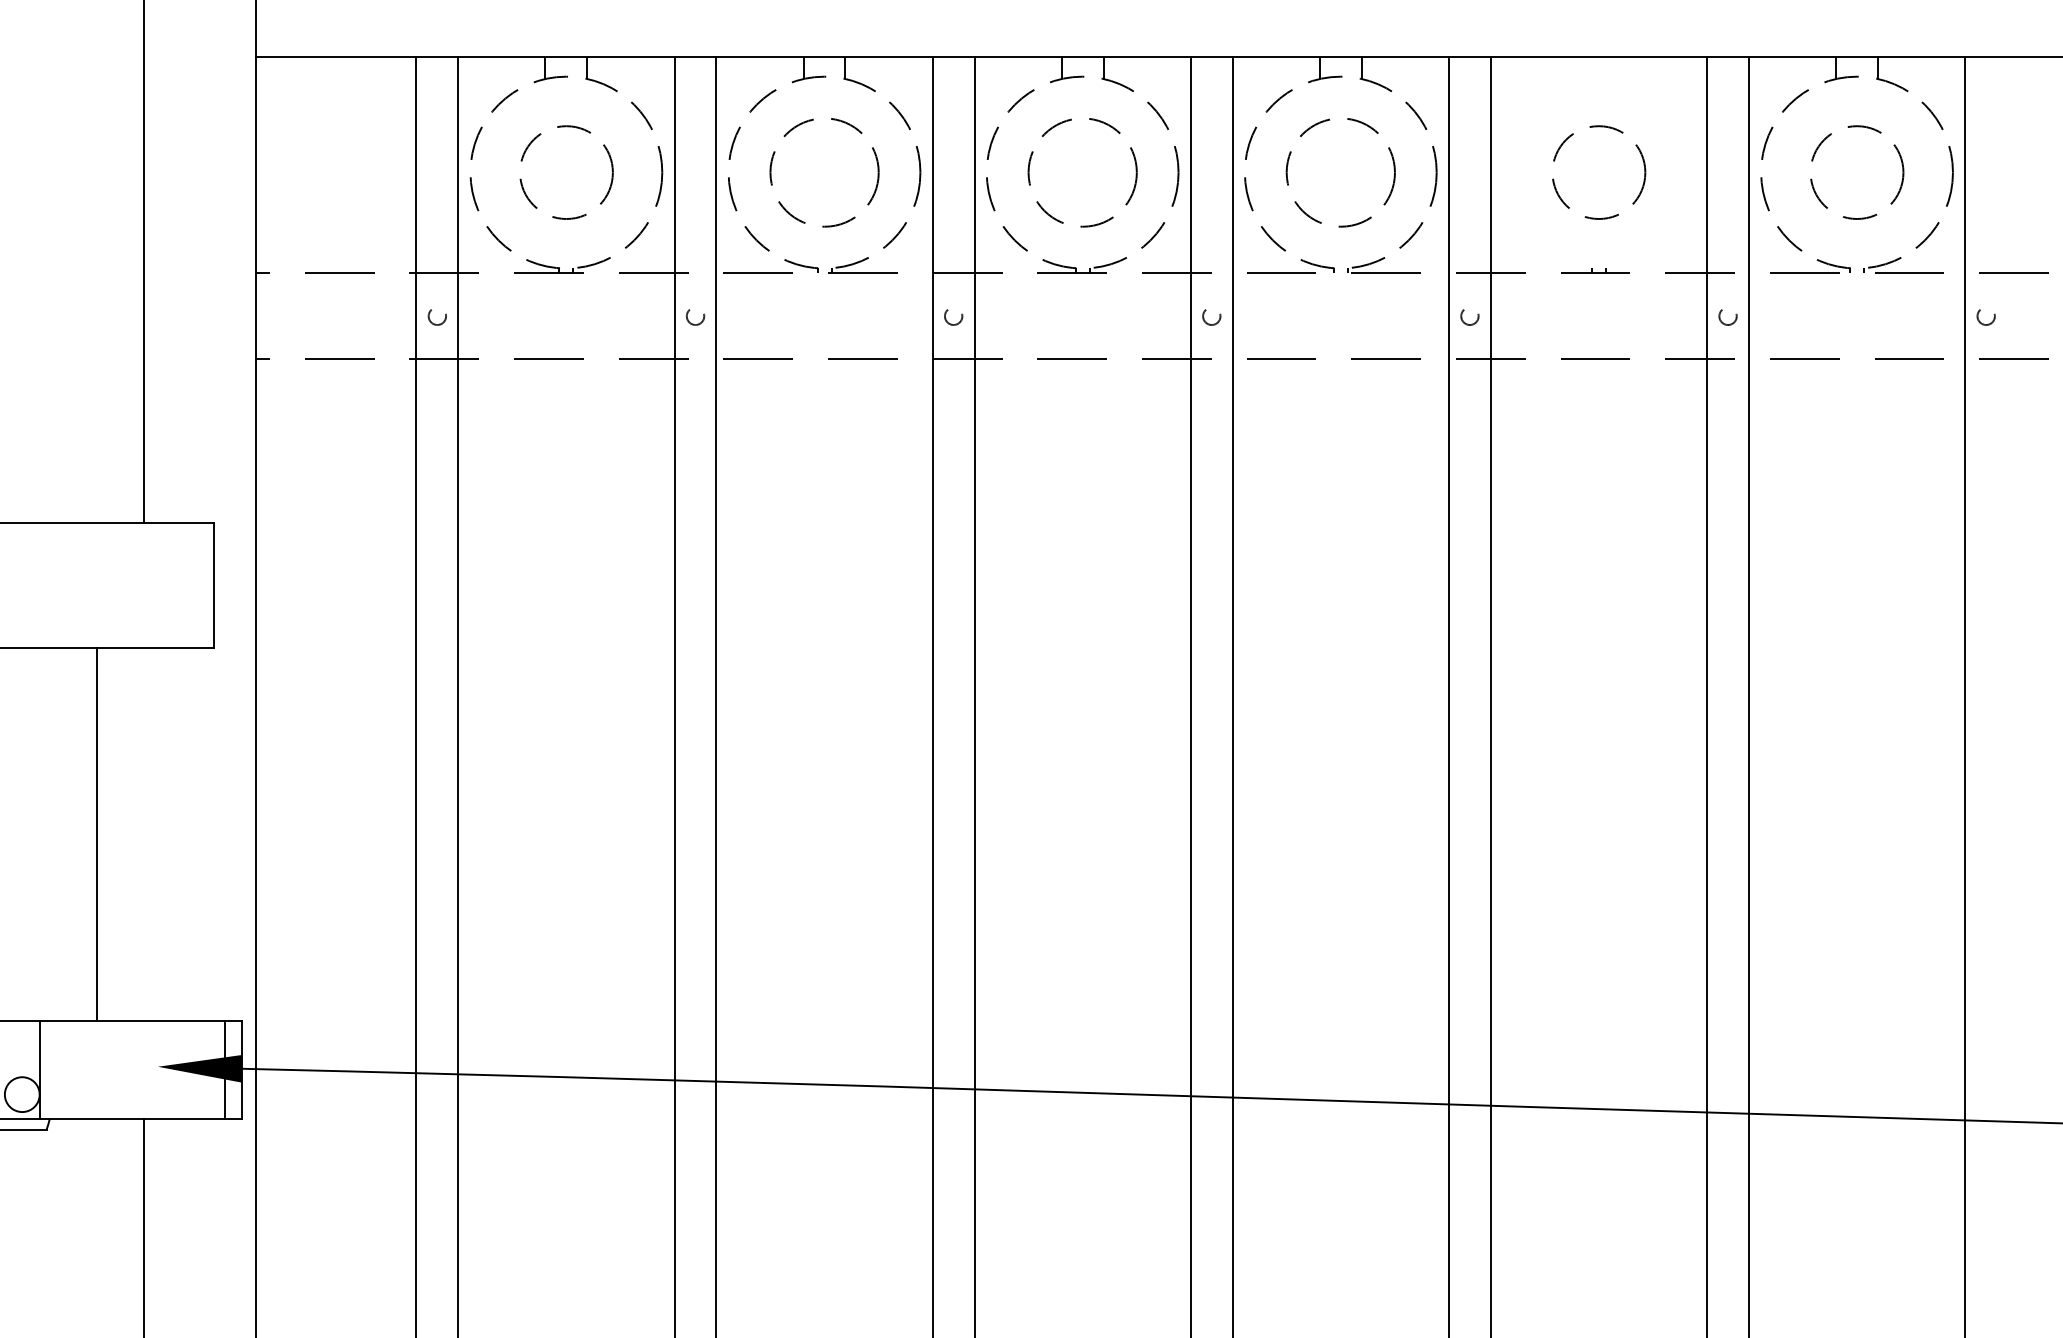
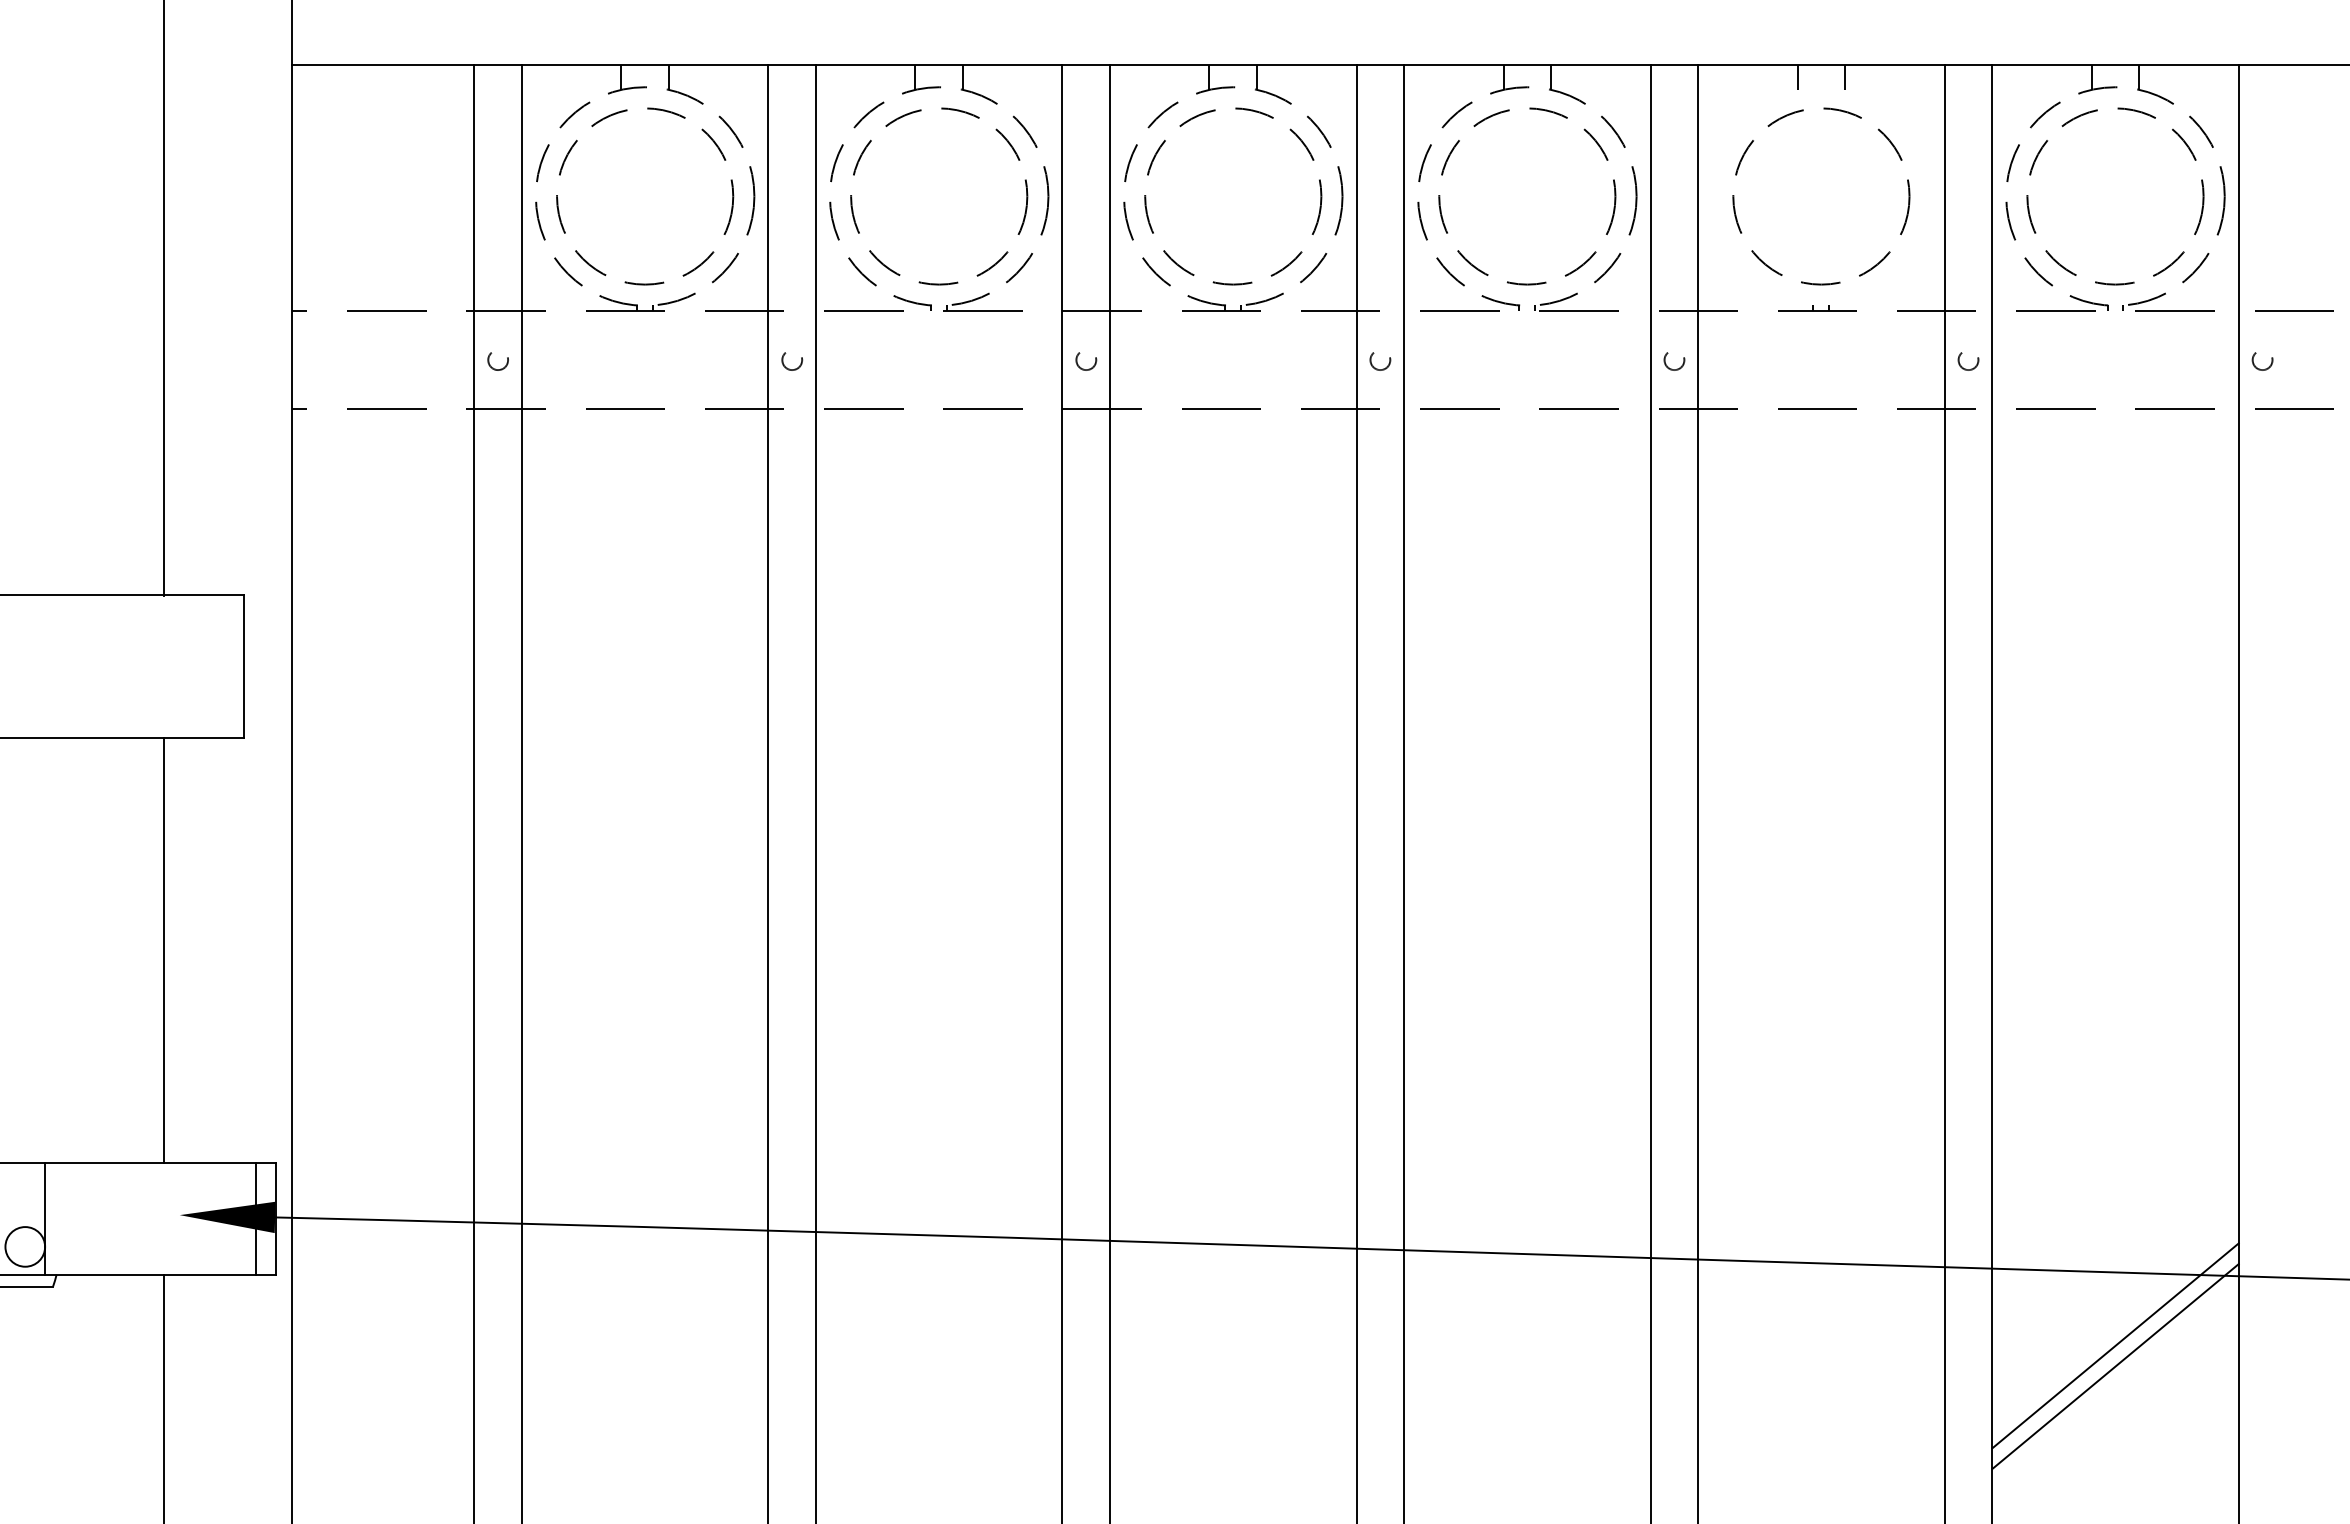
line: (1577, 67) -> (1797, 76), added
line: (1620, 67) -> (1845, 76), added
circle: (566, 172) -> (645, 196), size x1.67
circle: (824, 172) -> (939, 196), size x1.43
circle: (1082, 172) -> (1233, 196), size x1.43
circle: (1340, 172) -> (1527, 196), size x1.43
circle: (1598, 172) -> (1821, 196), size x1.67
circle: (1857, 172) -> (2115, 196), size x1.67
line: (97, 834) -> (164, 950), moved
line: (1857, 1181) -> (2115, 1345), added
line: (1857, 1199) -> (2115, 1366), added

